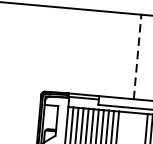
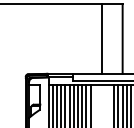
line: (137, 57) -> (101, 39), dashed -> solid

